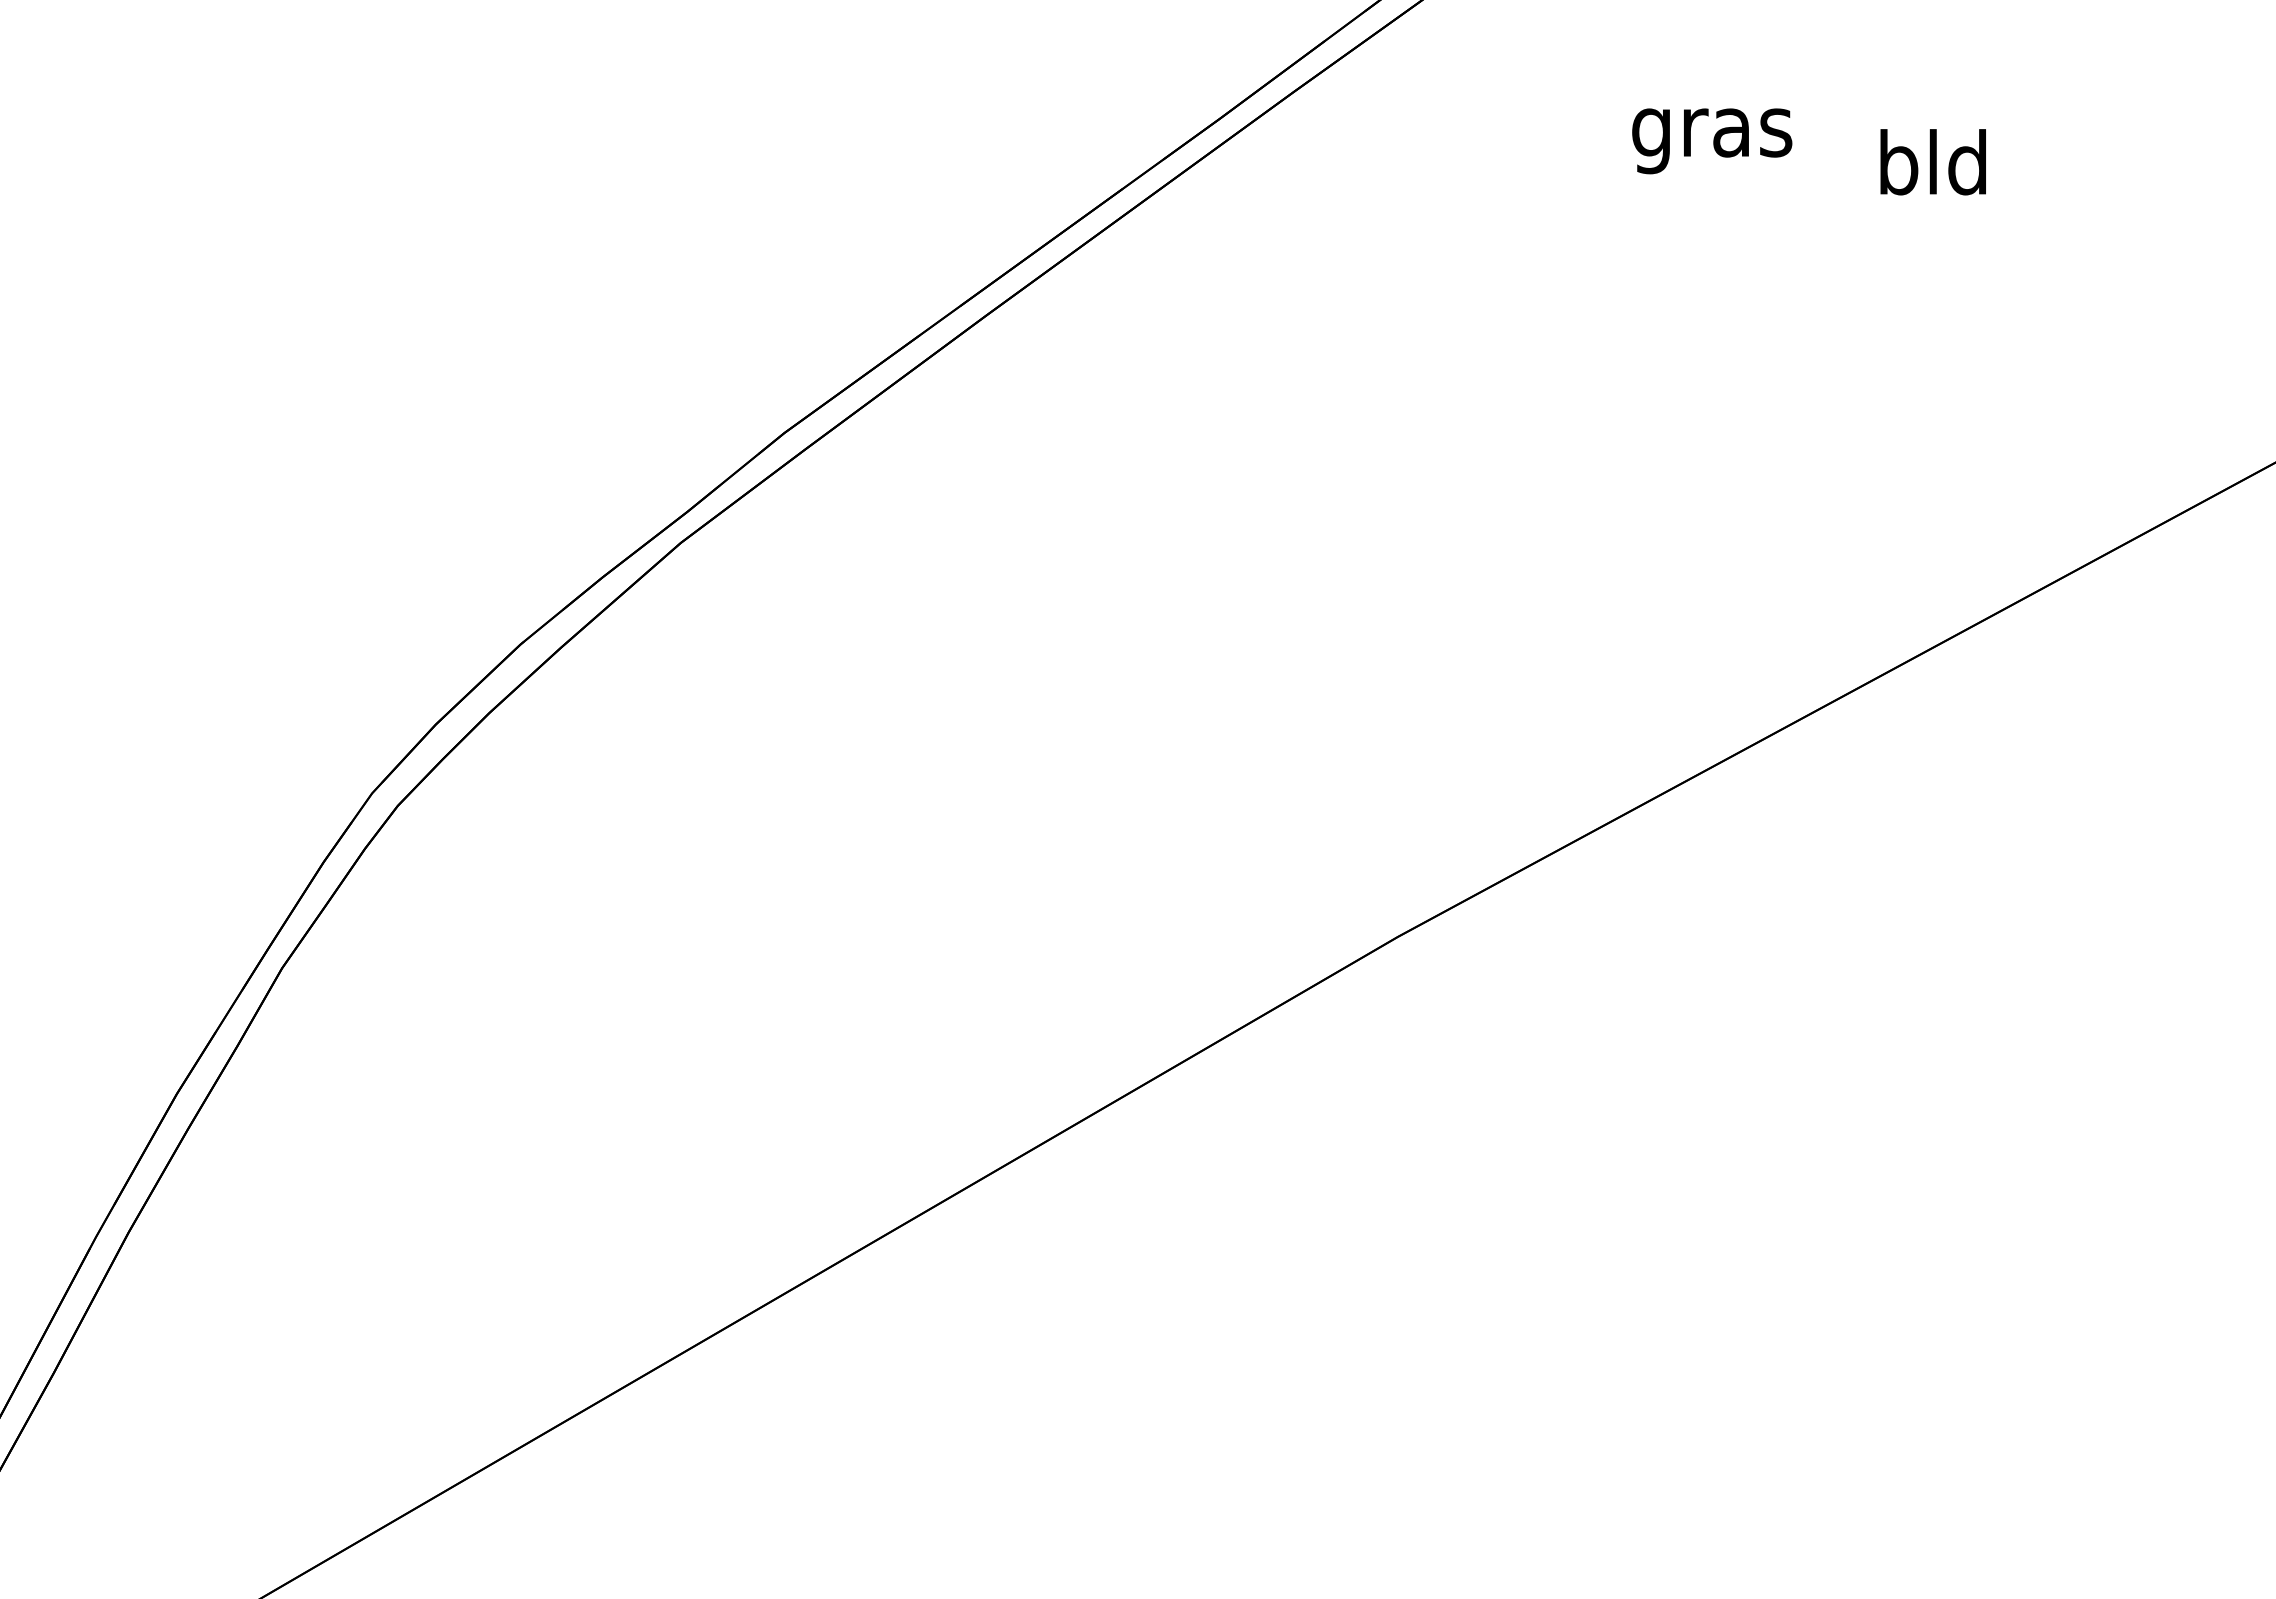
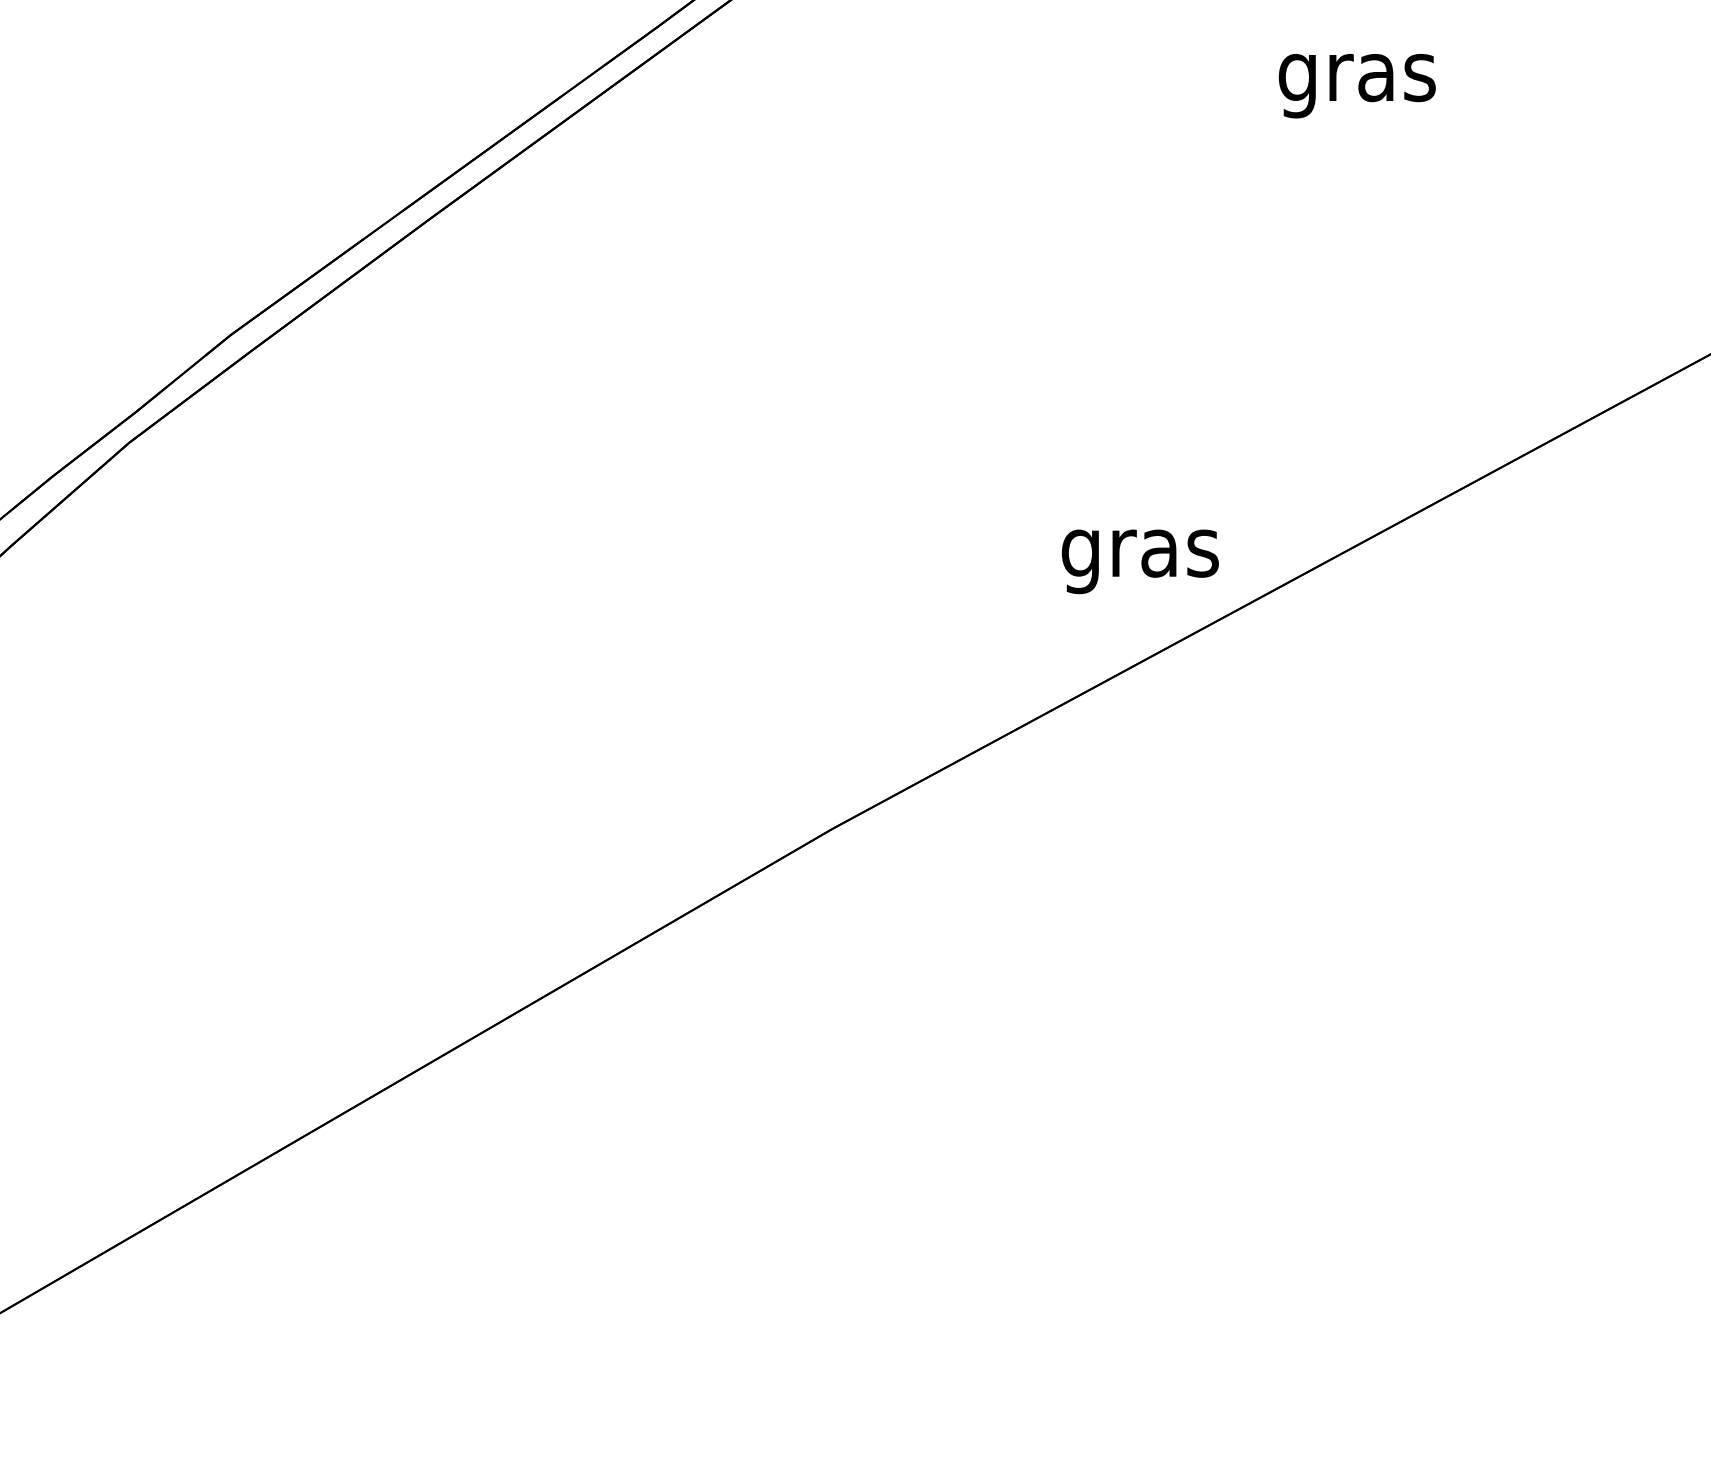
text: (1712, 141) -> (1140, 561), moved
text: (1933, 170) -> (1357, 77), bld -> gras

